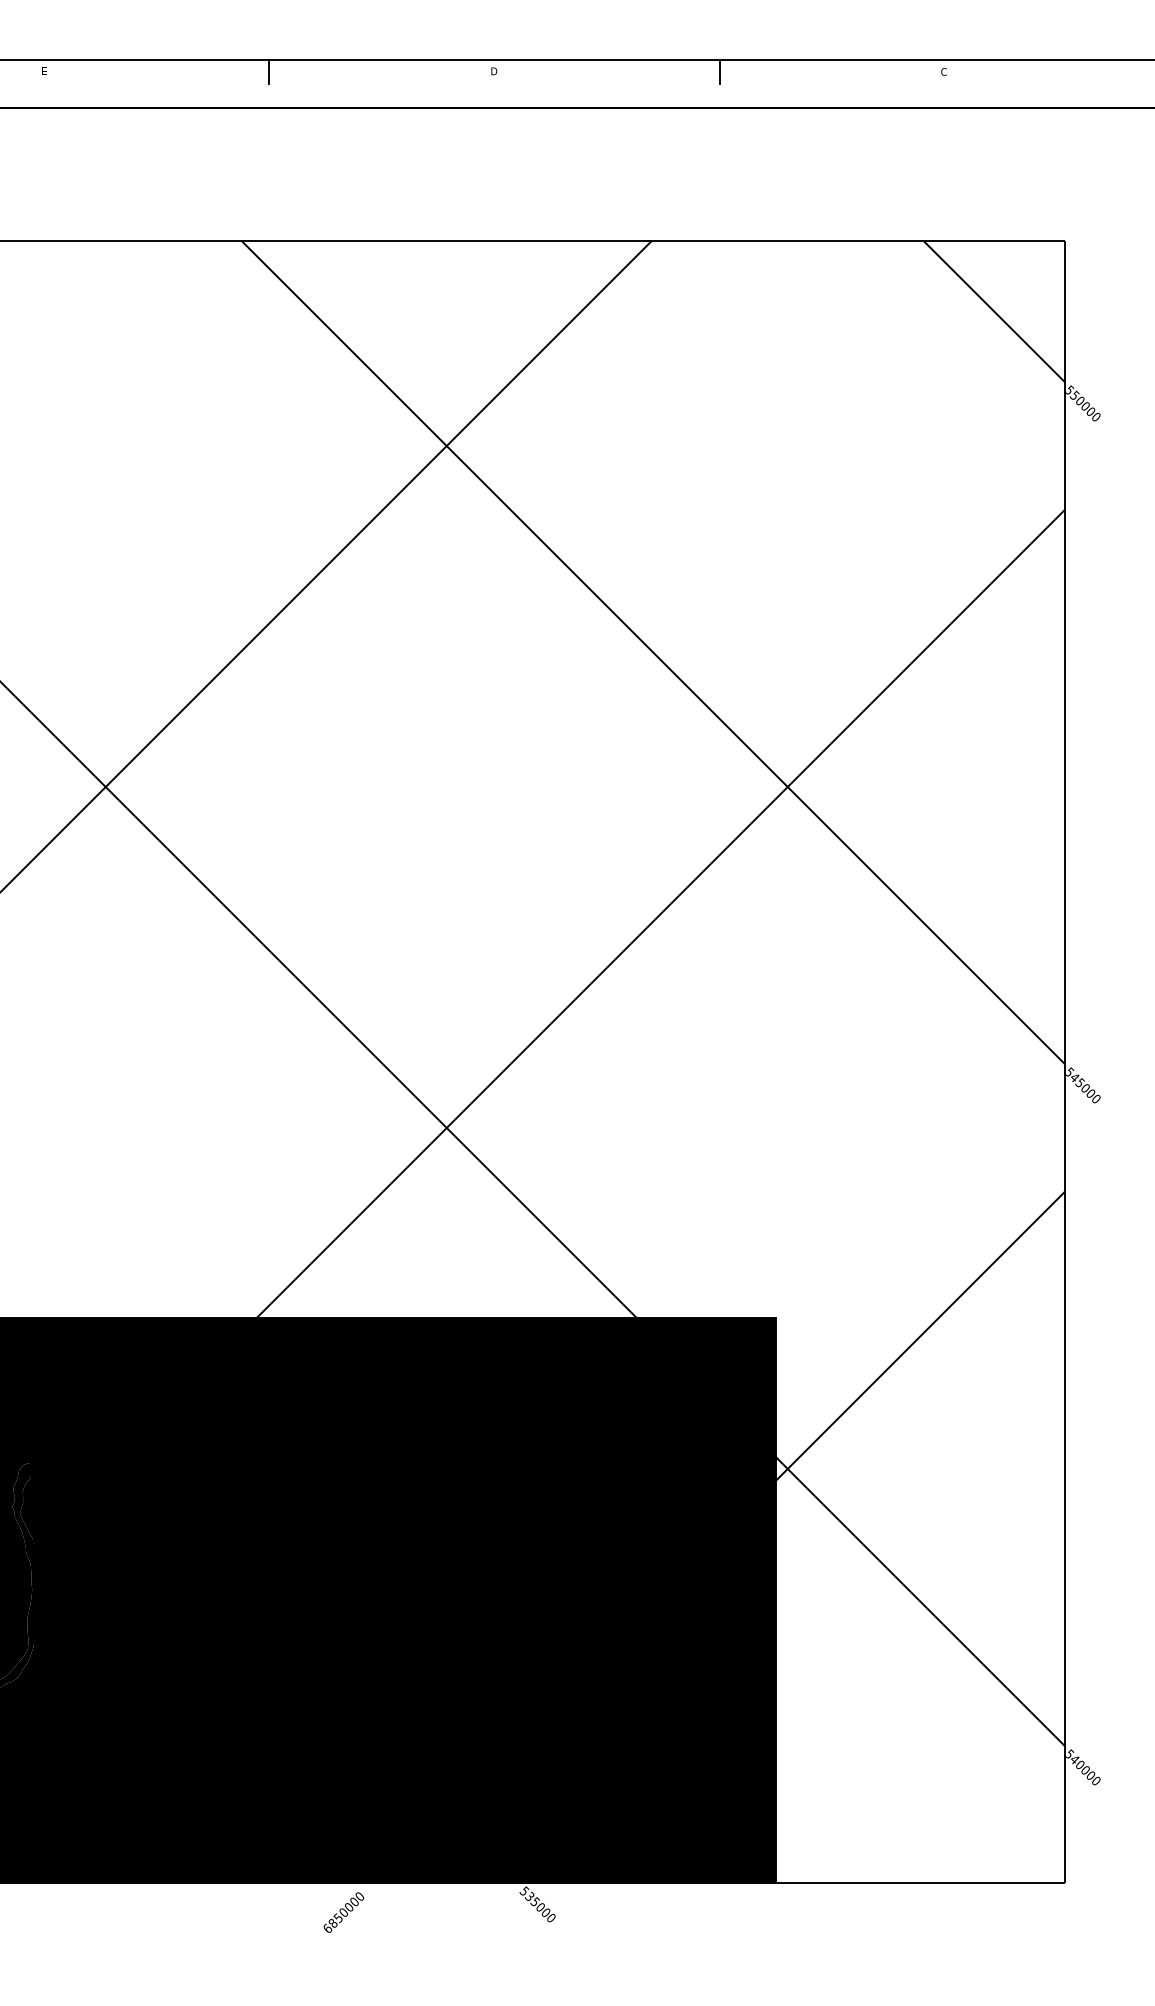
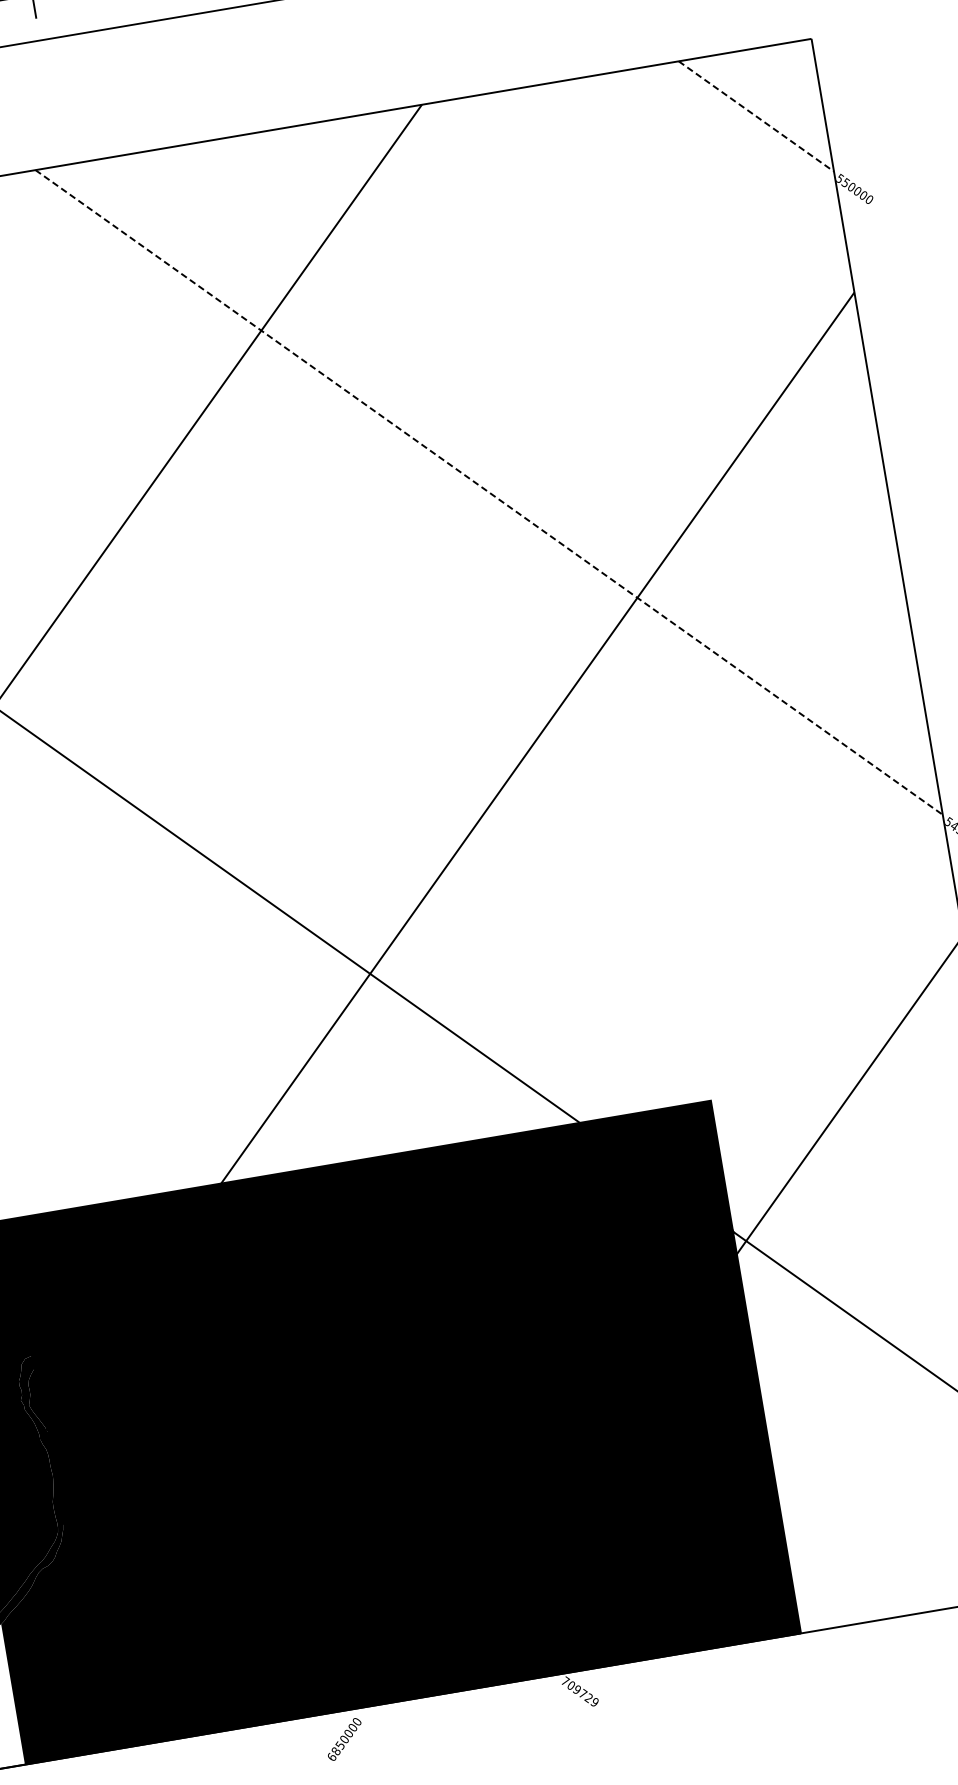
line: (994, 311) -> (756, 116), solid -> dashed
line: (653, 652) -> (489, 492), solid -> dashed
text: (536, 1904) -> (578, 1691), 535000 -> 709729
text: (343, 1912) -> (344, 1739), moved

